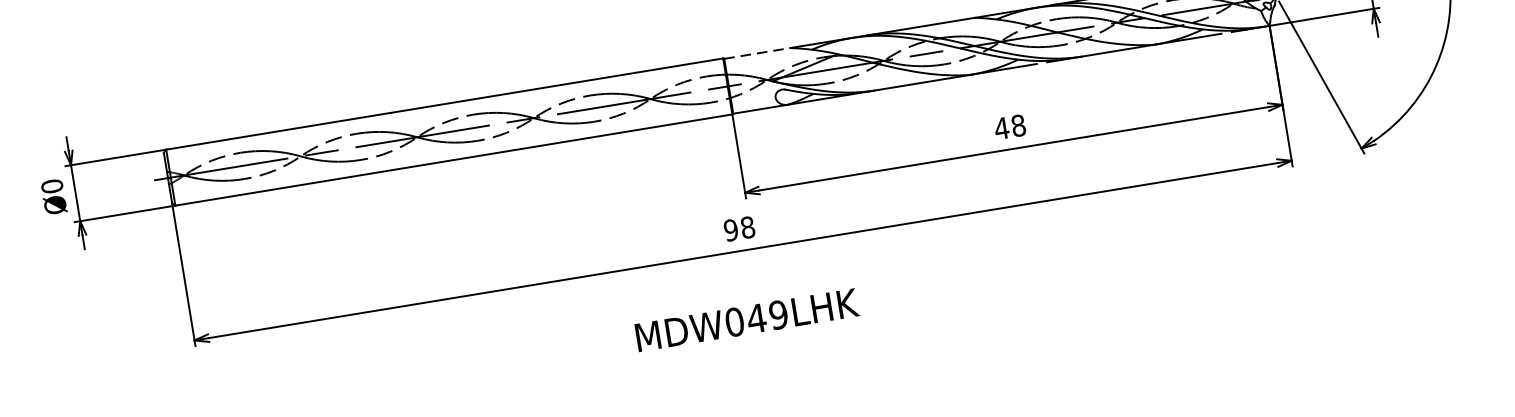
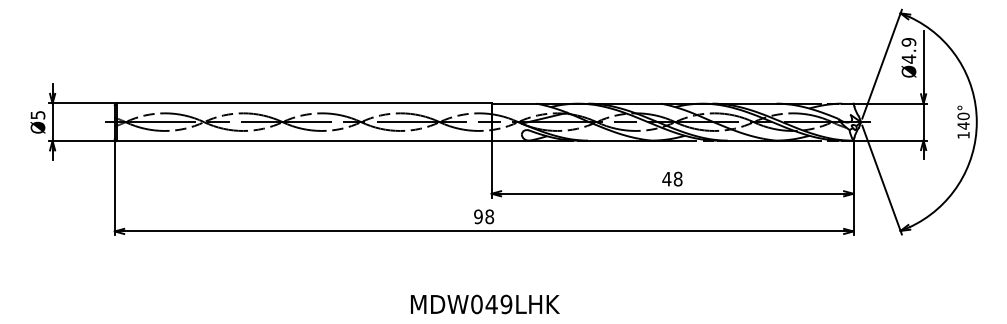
line: (757, 53) -> (514, 103), dashed -> solid
text: (51, 185) -> (37, 114), Ø0 -> Ø5
text: (747, 320) -> (485, 304), moved

